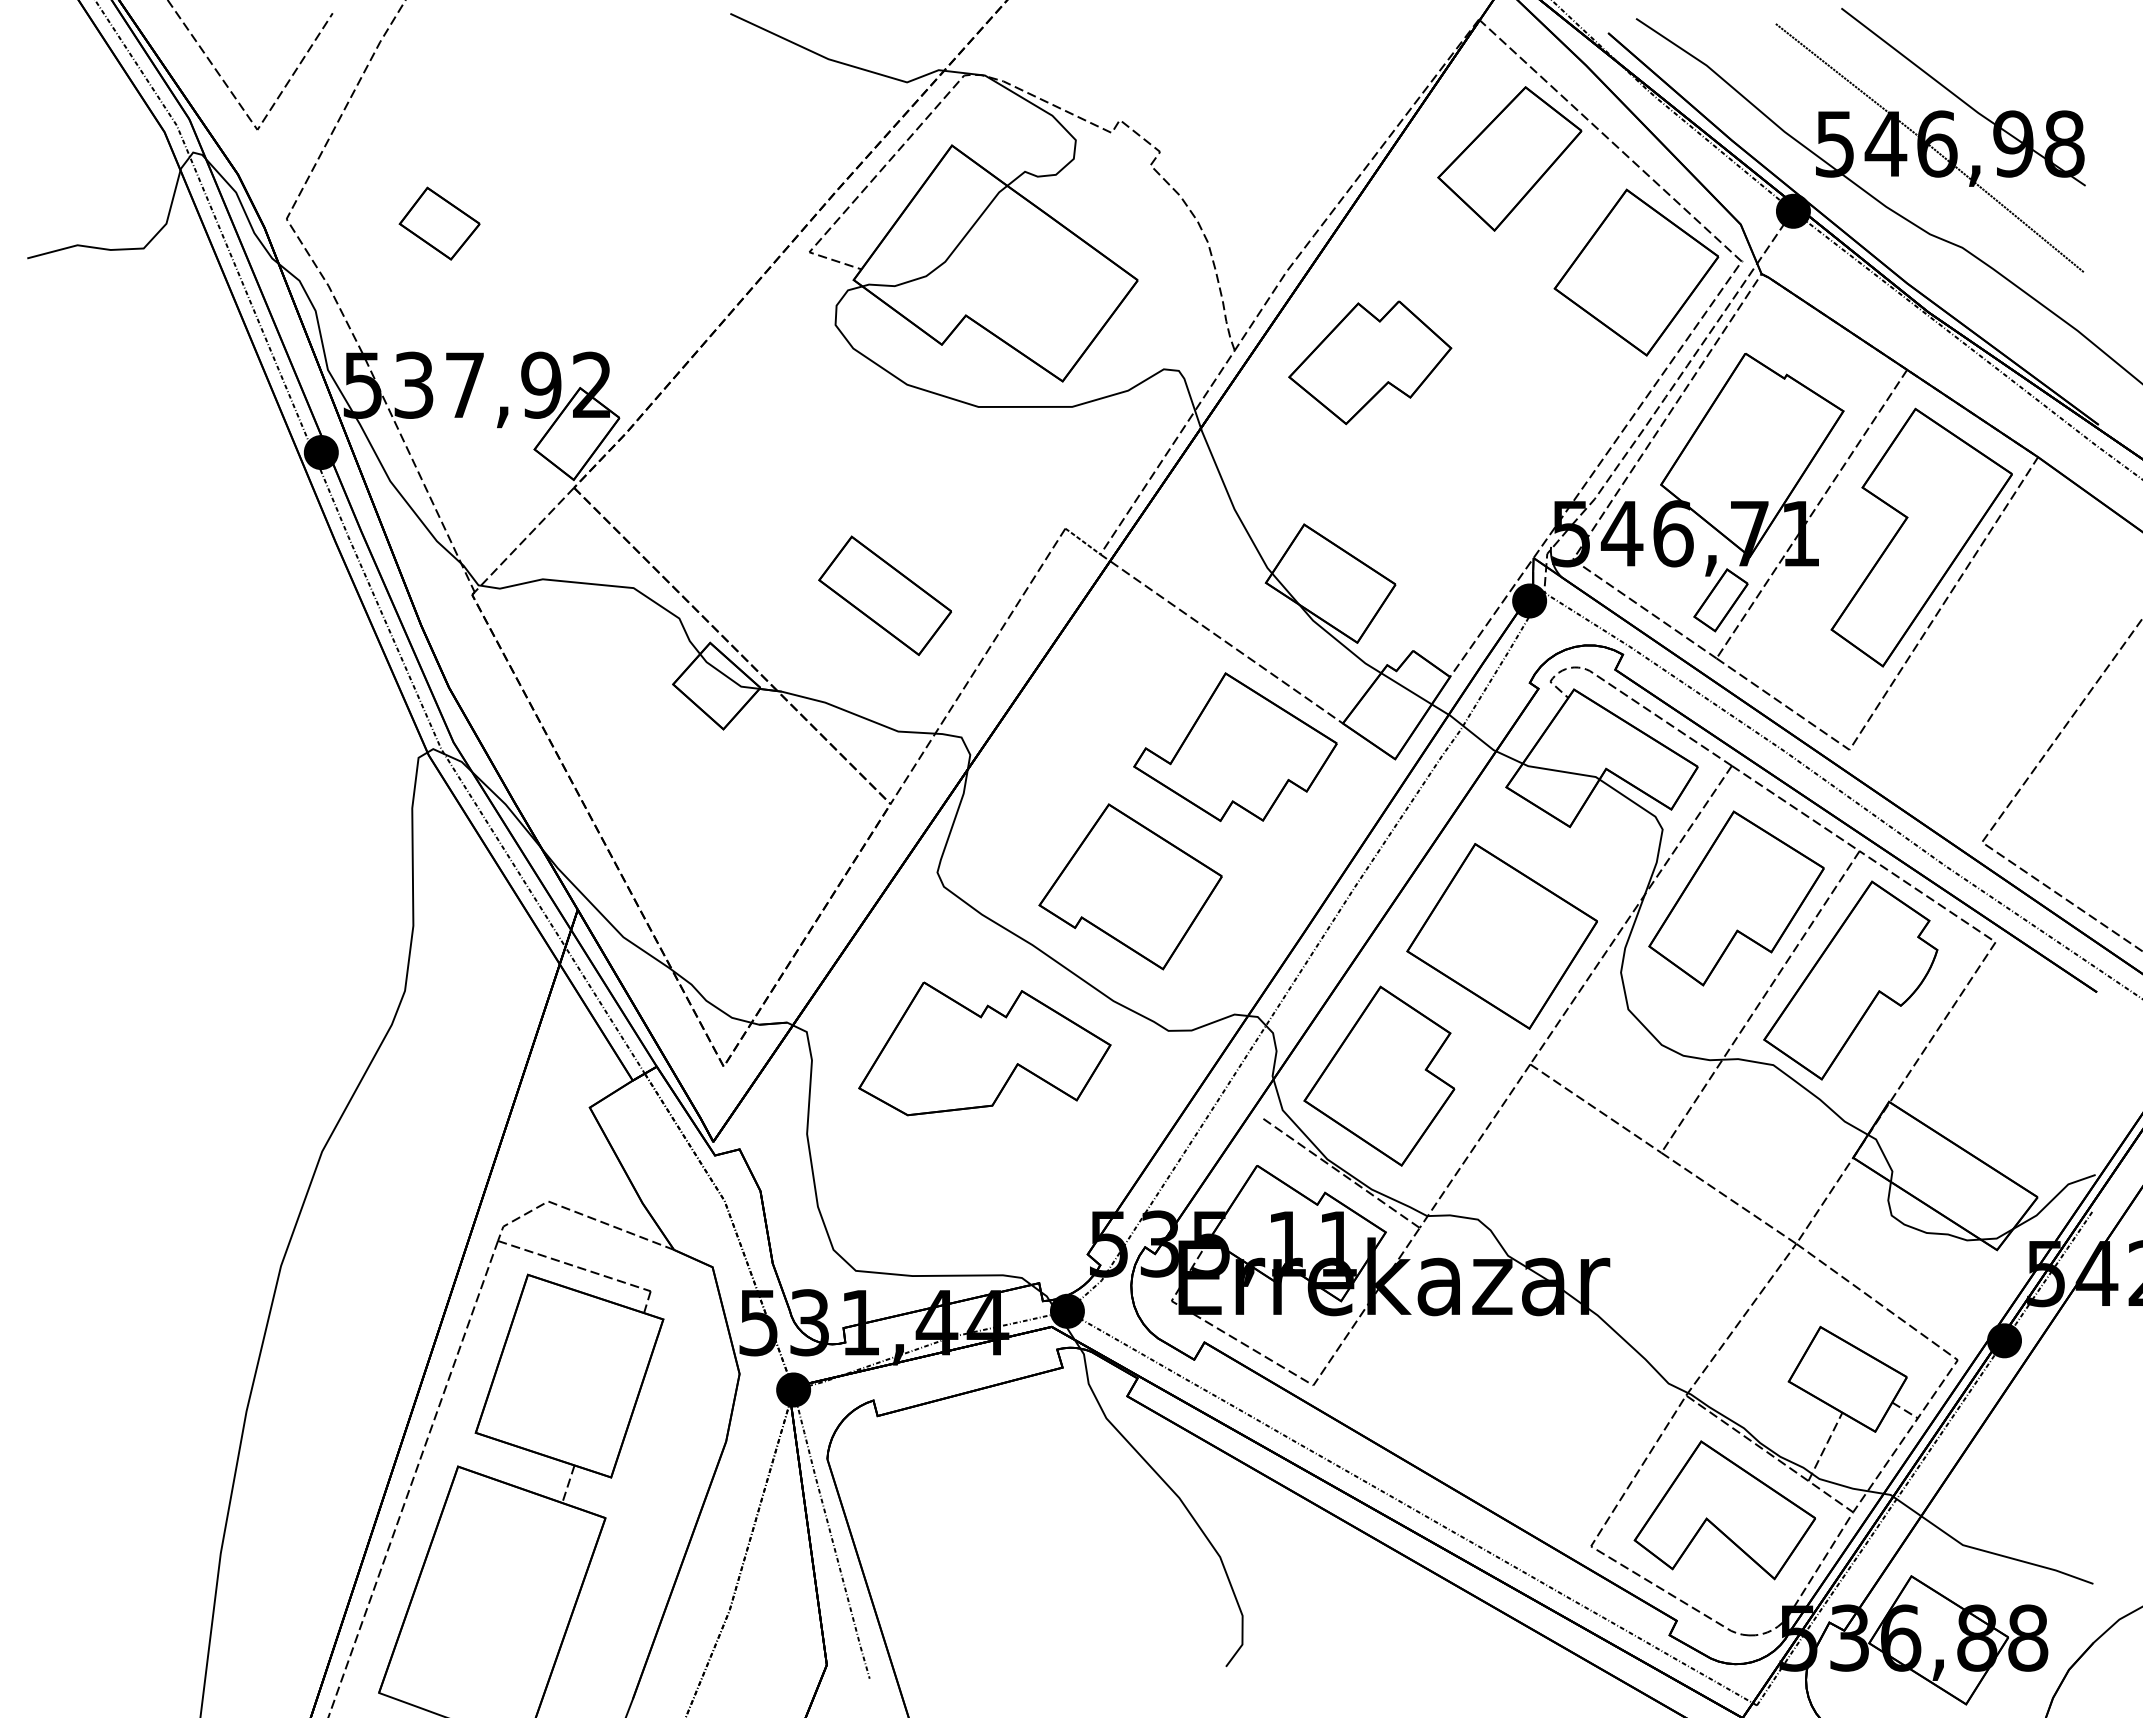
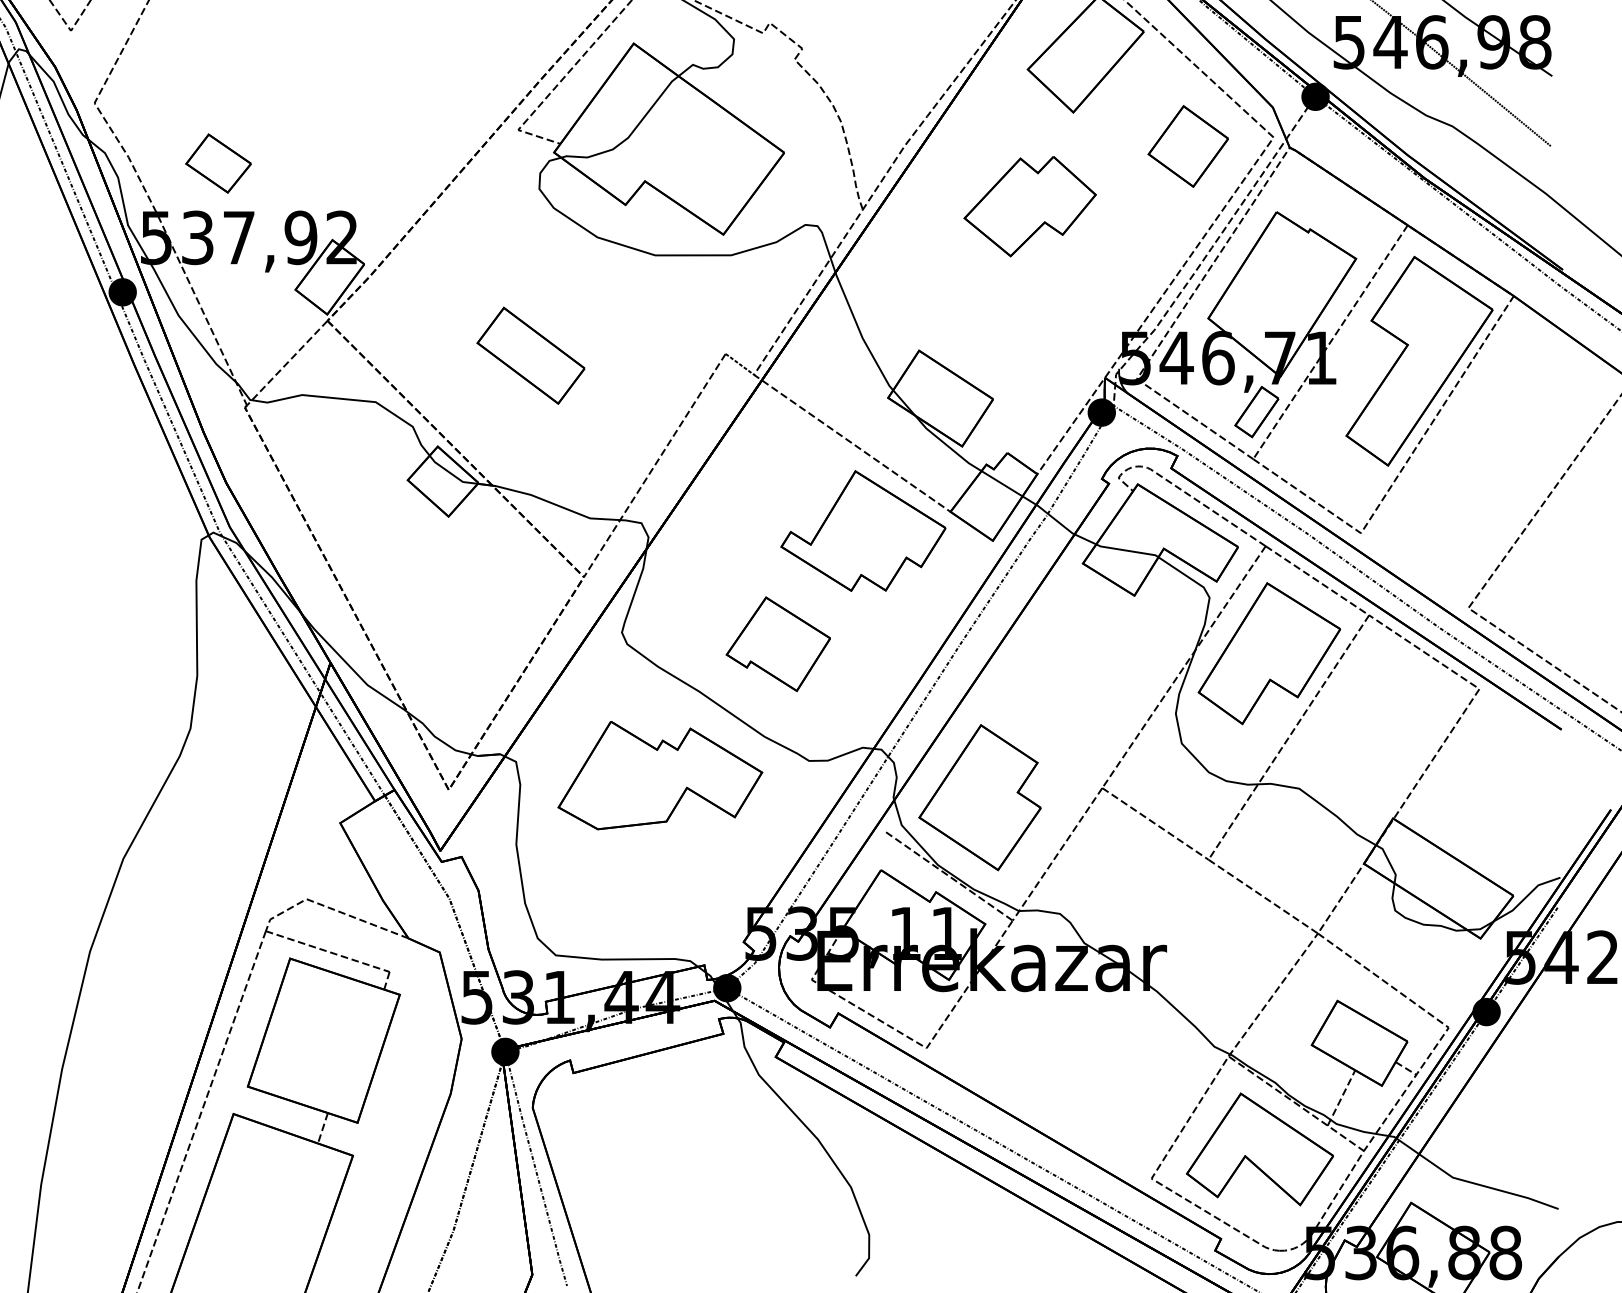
part: (439, 223) -> (218, 163), moved
part: (1636, 272) -> (1188, 146), size x0.6
part: (1370, 362) -> (1030, 206), moved
part: (884, 595) -> (530, 355), moved
part: (1130, 886) -> (778, 643), size x0.7
part: (1501, 936) -> (1079, 684), removed
part: (1850, 980) -> (1361, 720), removed

